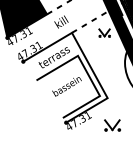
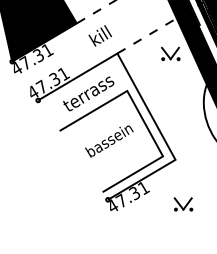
part: (112, 125) -> (183, 204), size x0.71

